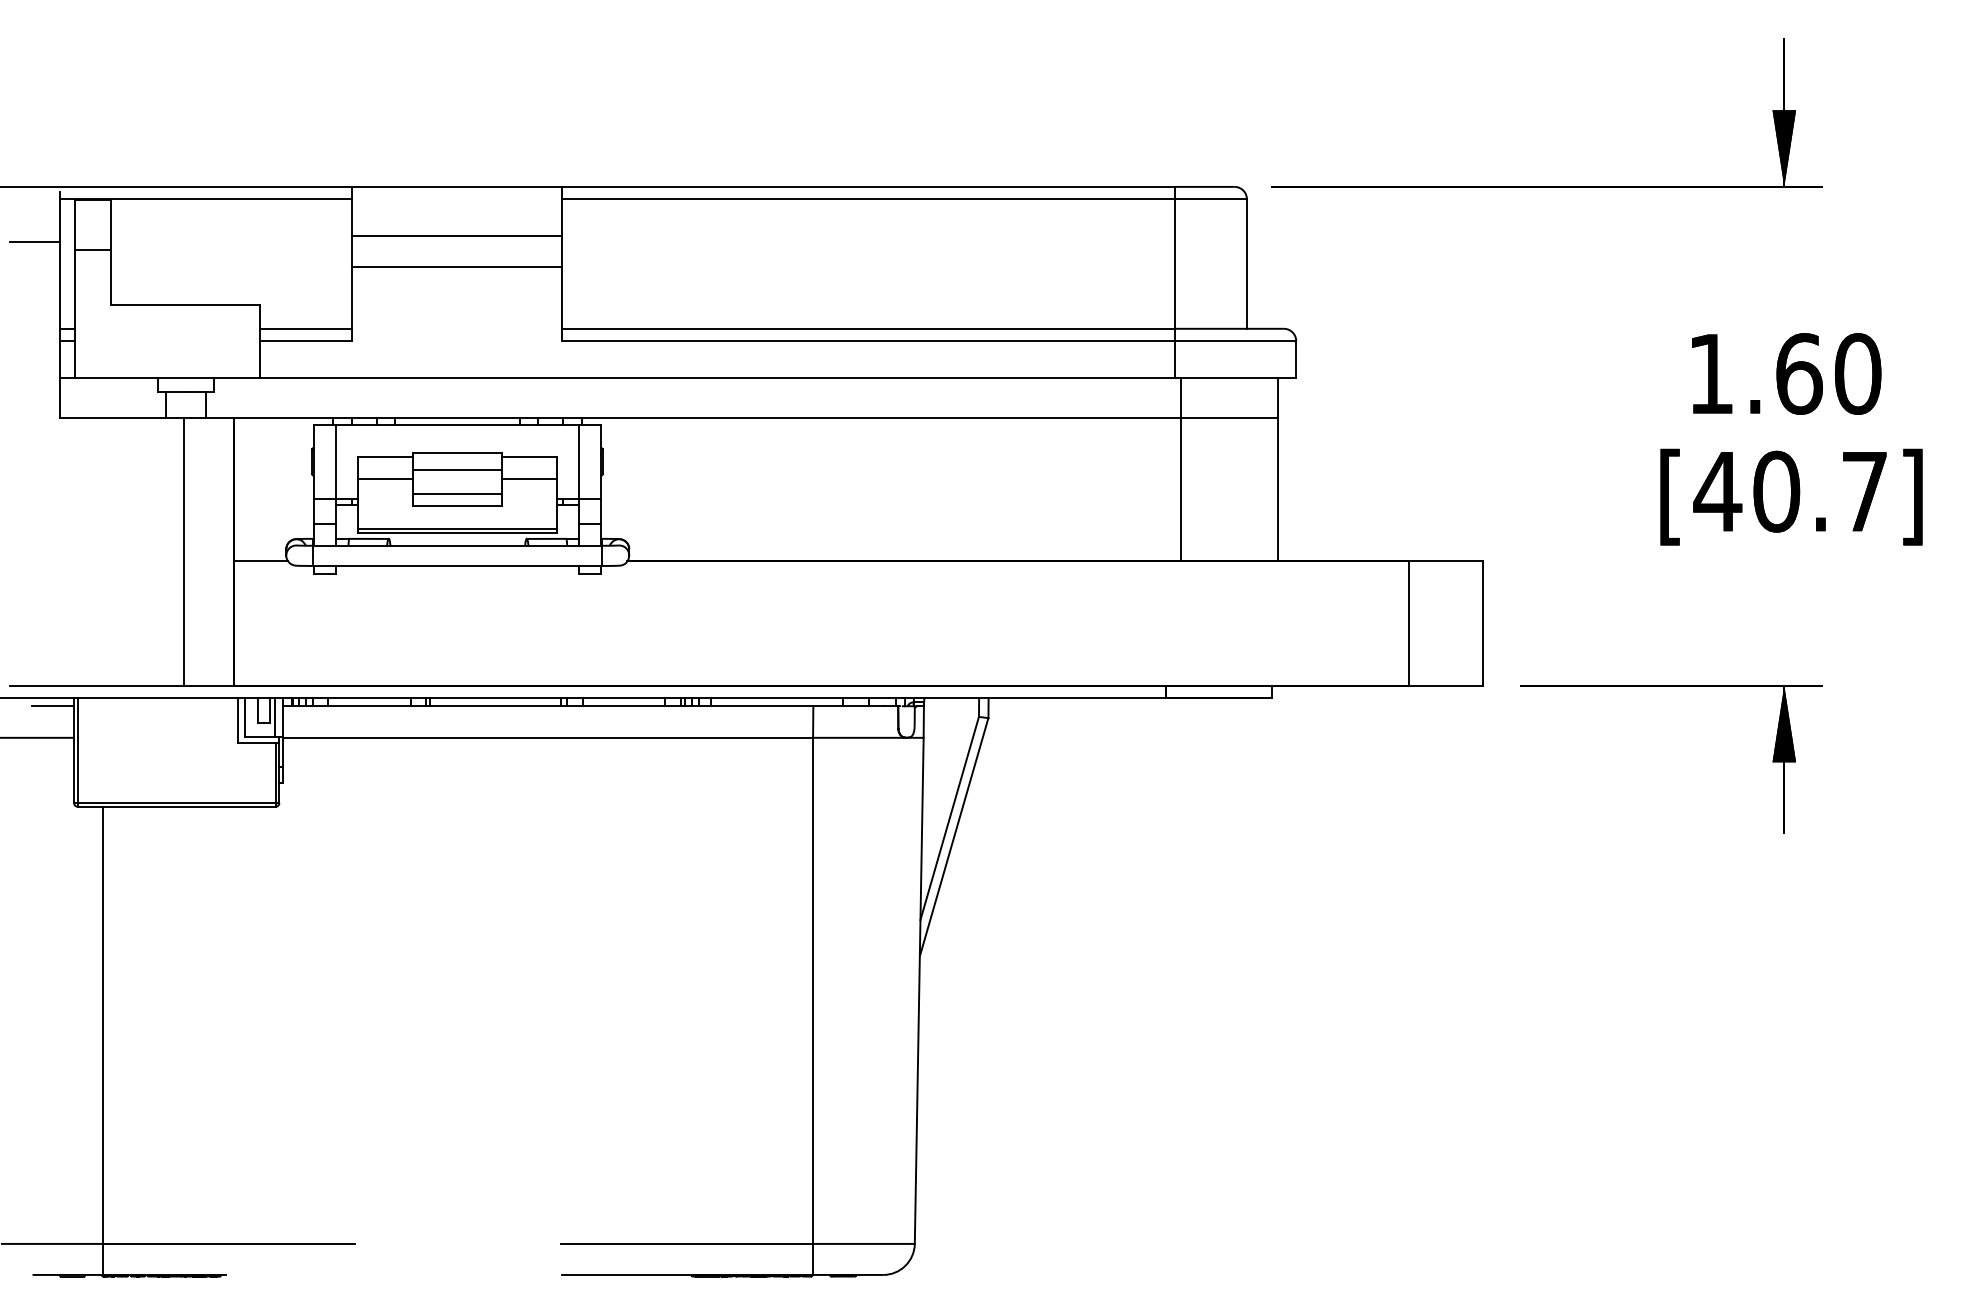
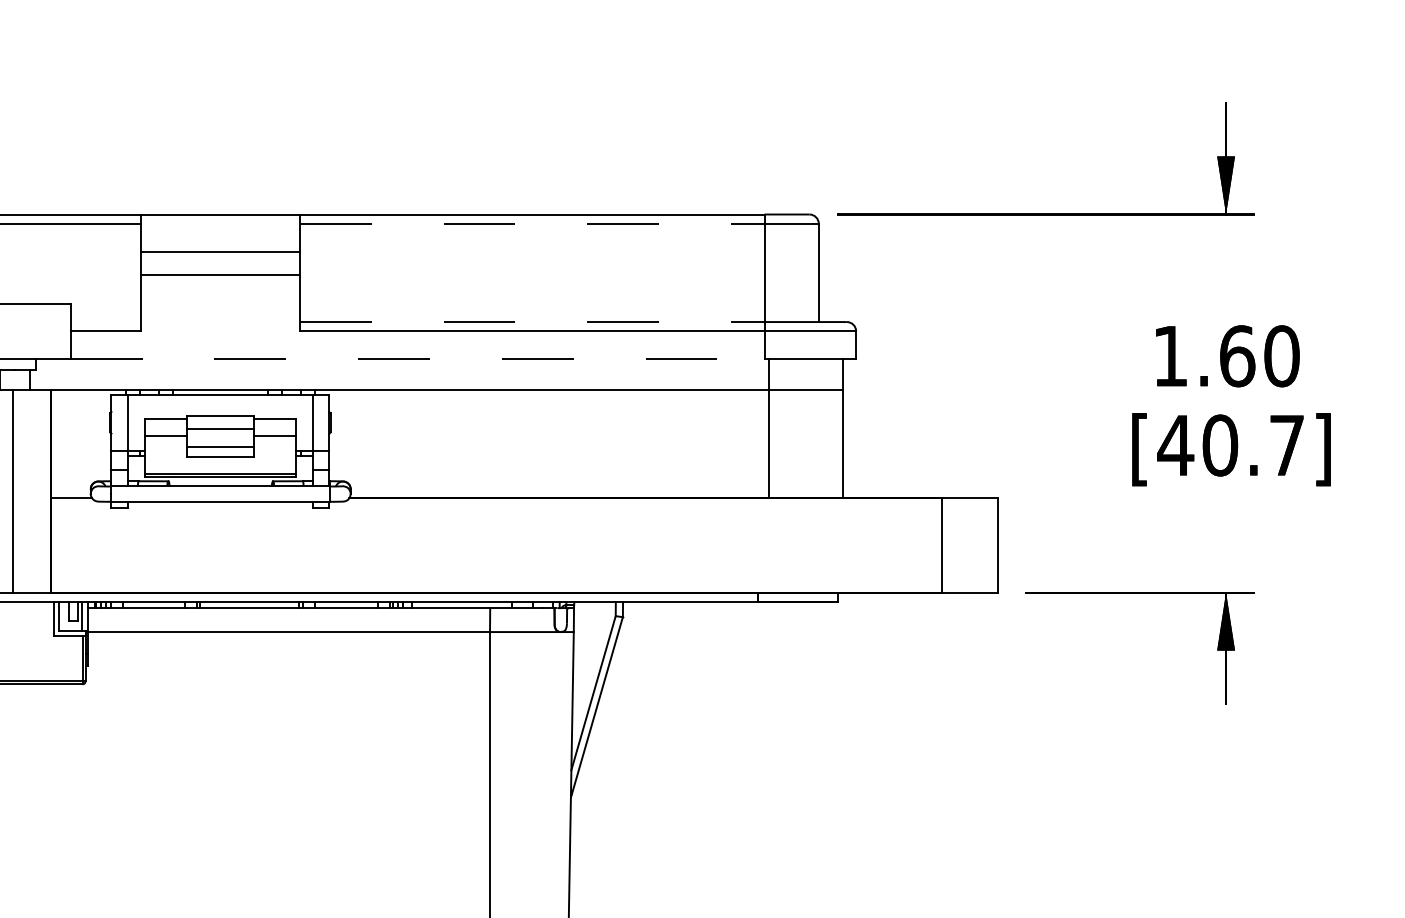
line: (868, 199) -> (532, 224), solid -> dashed
line: (305, 328) -> (105, 321), removed
line: (868, 328) -> (532, 321), solid -> dashed
line: (717, 378) -> (417, 359), solid -> dashed

